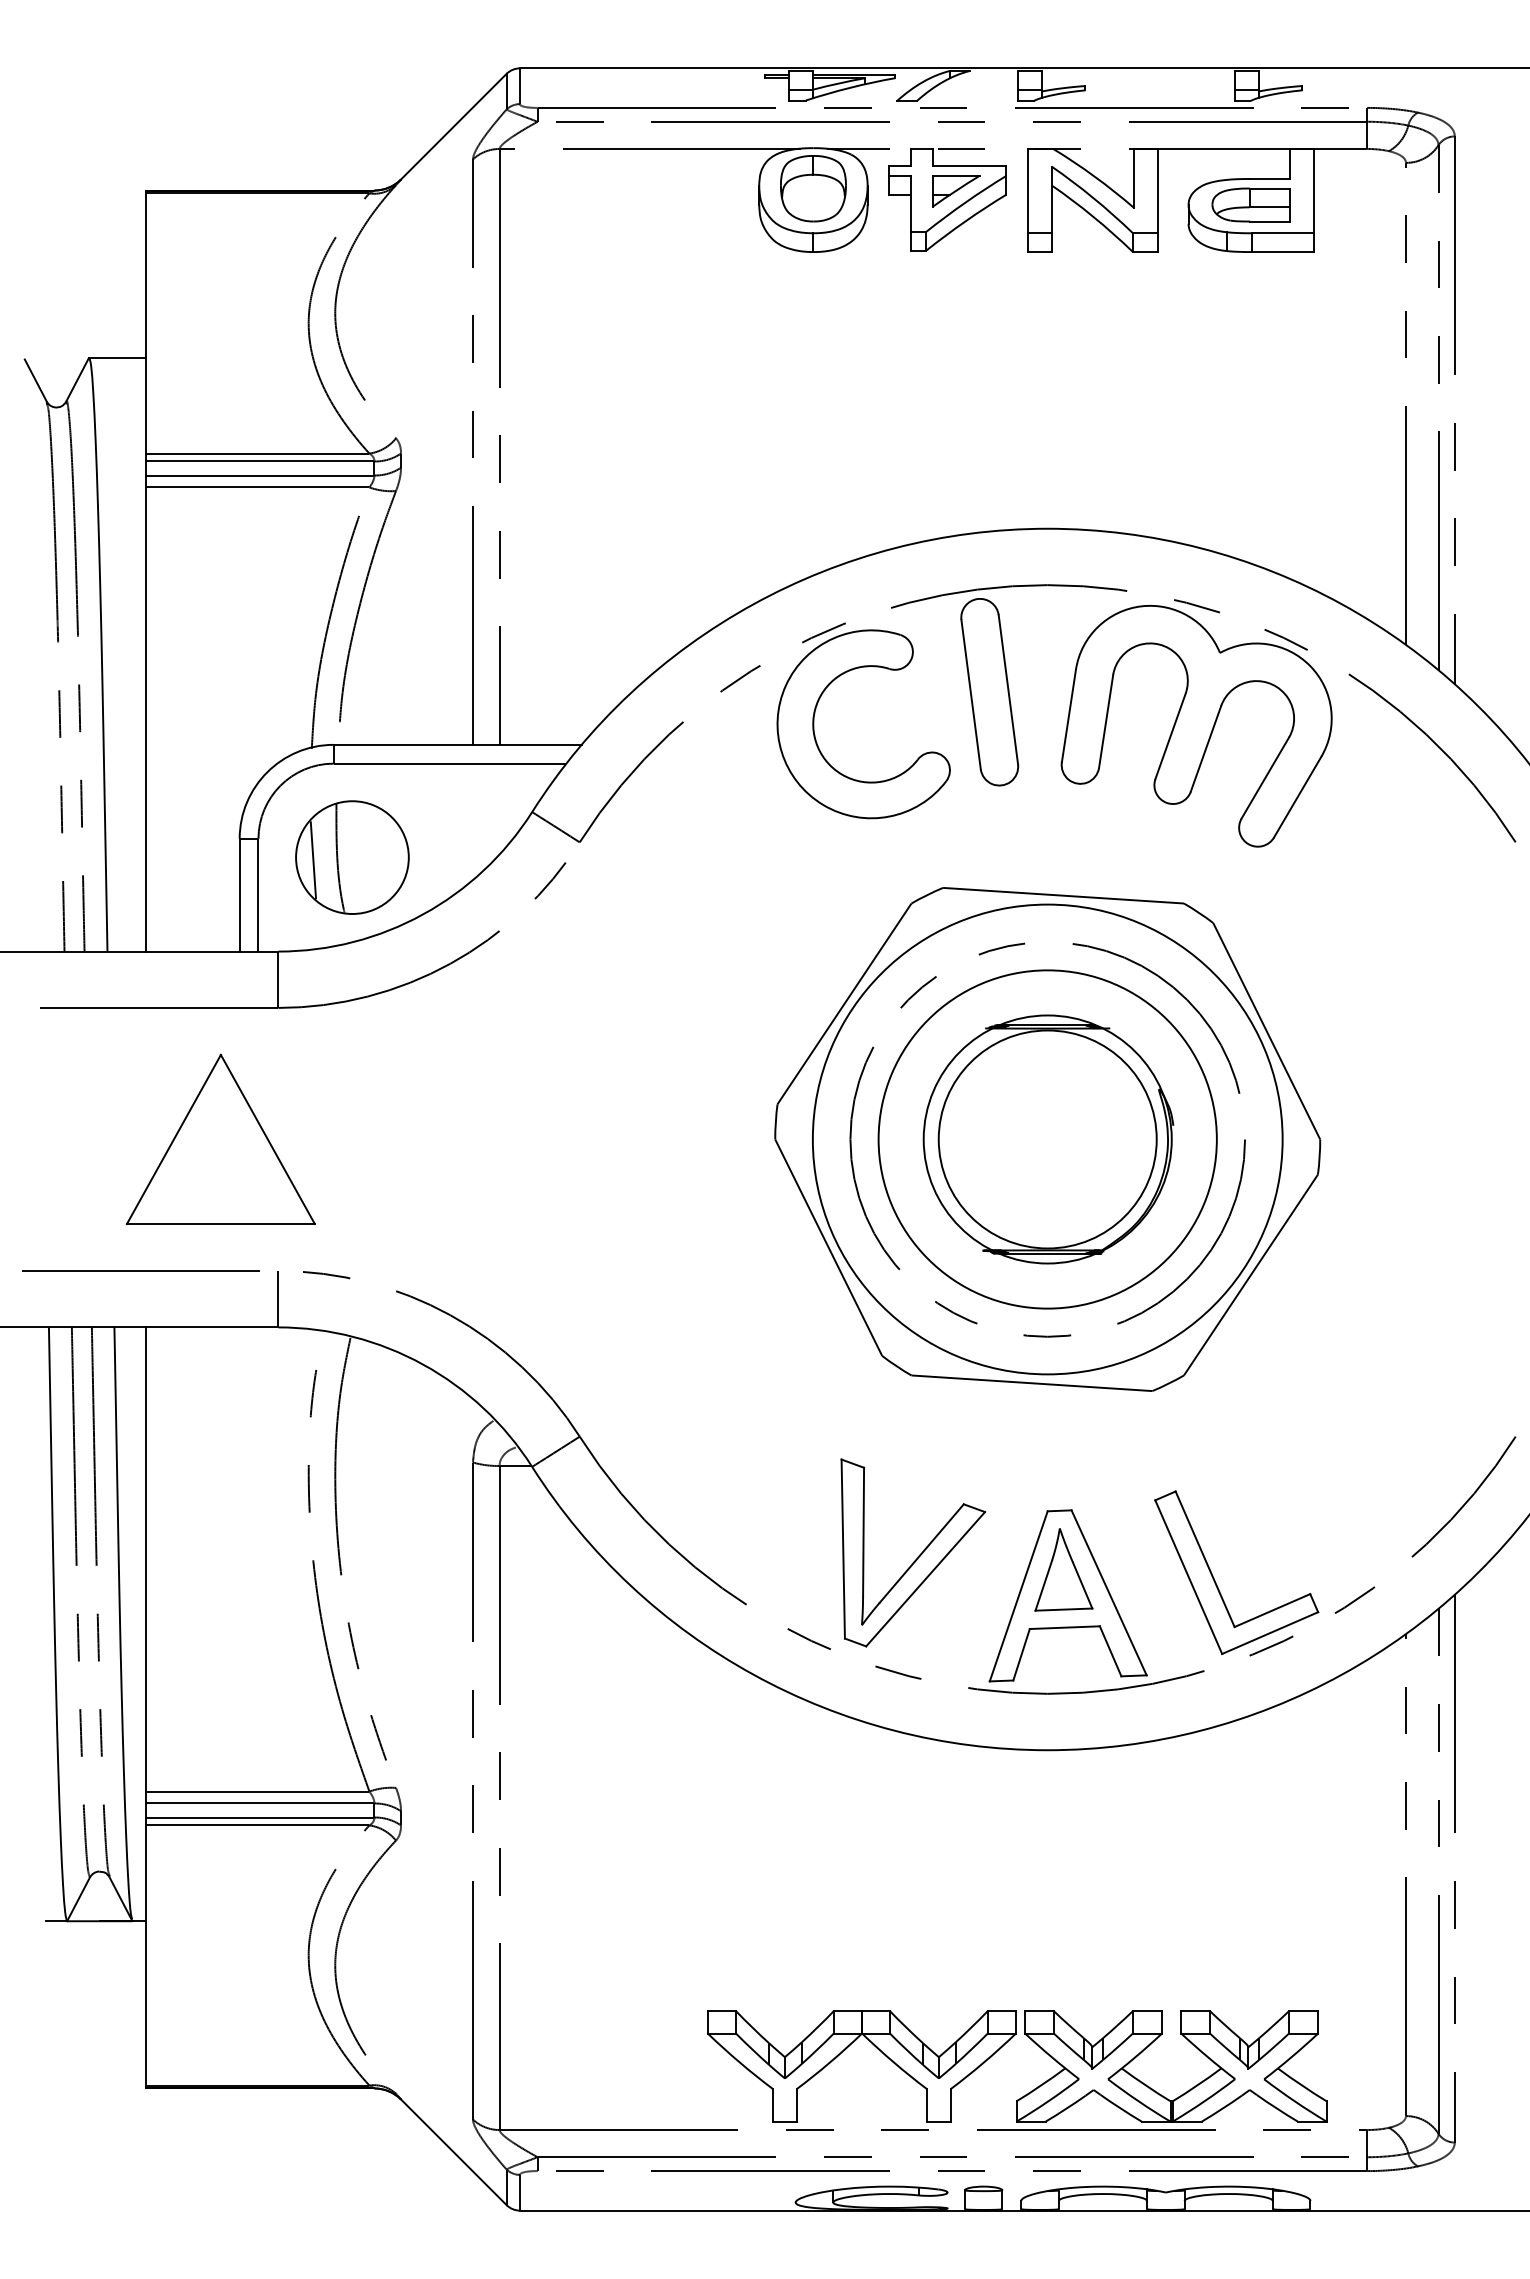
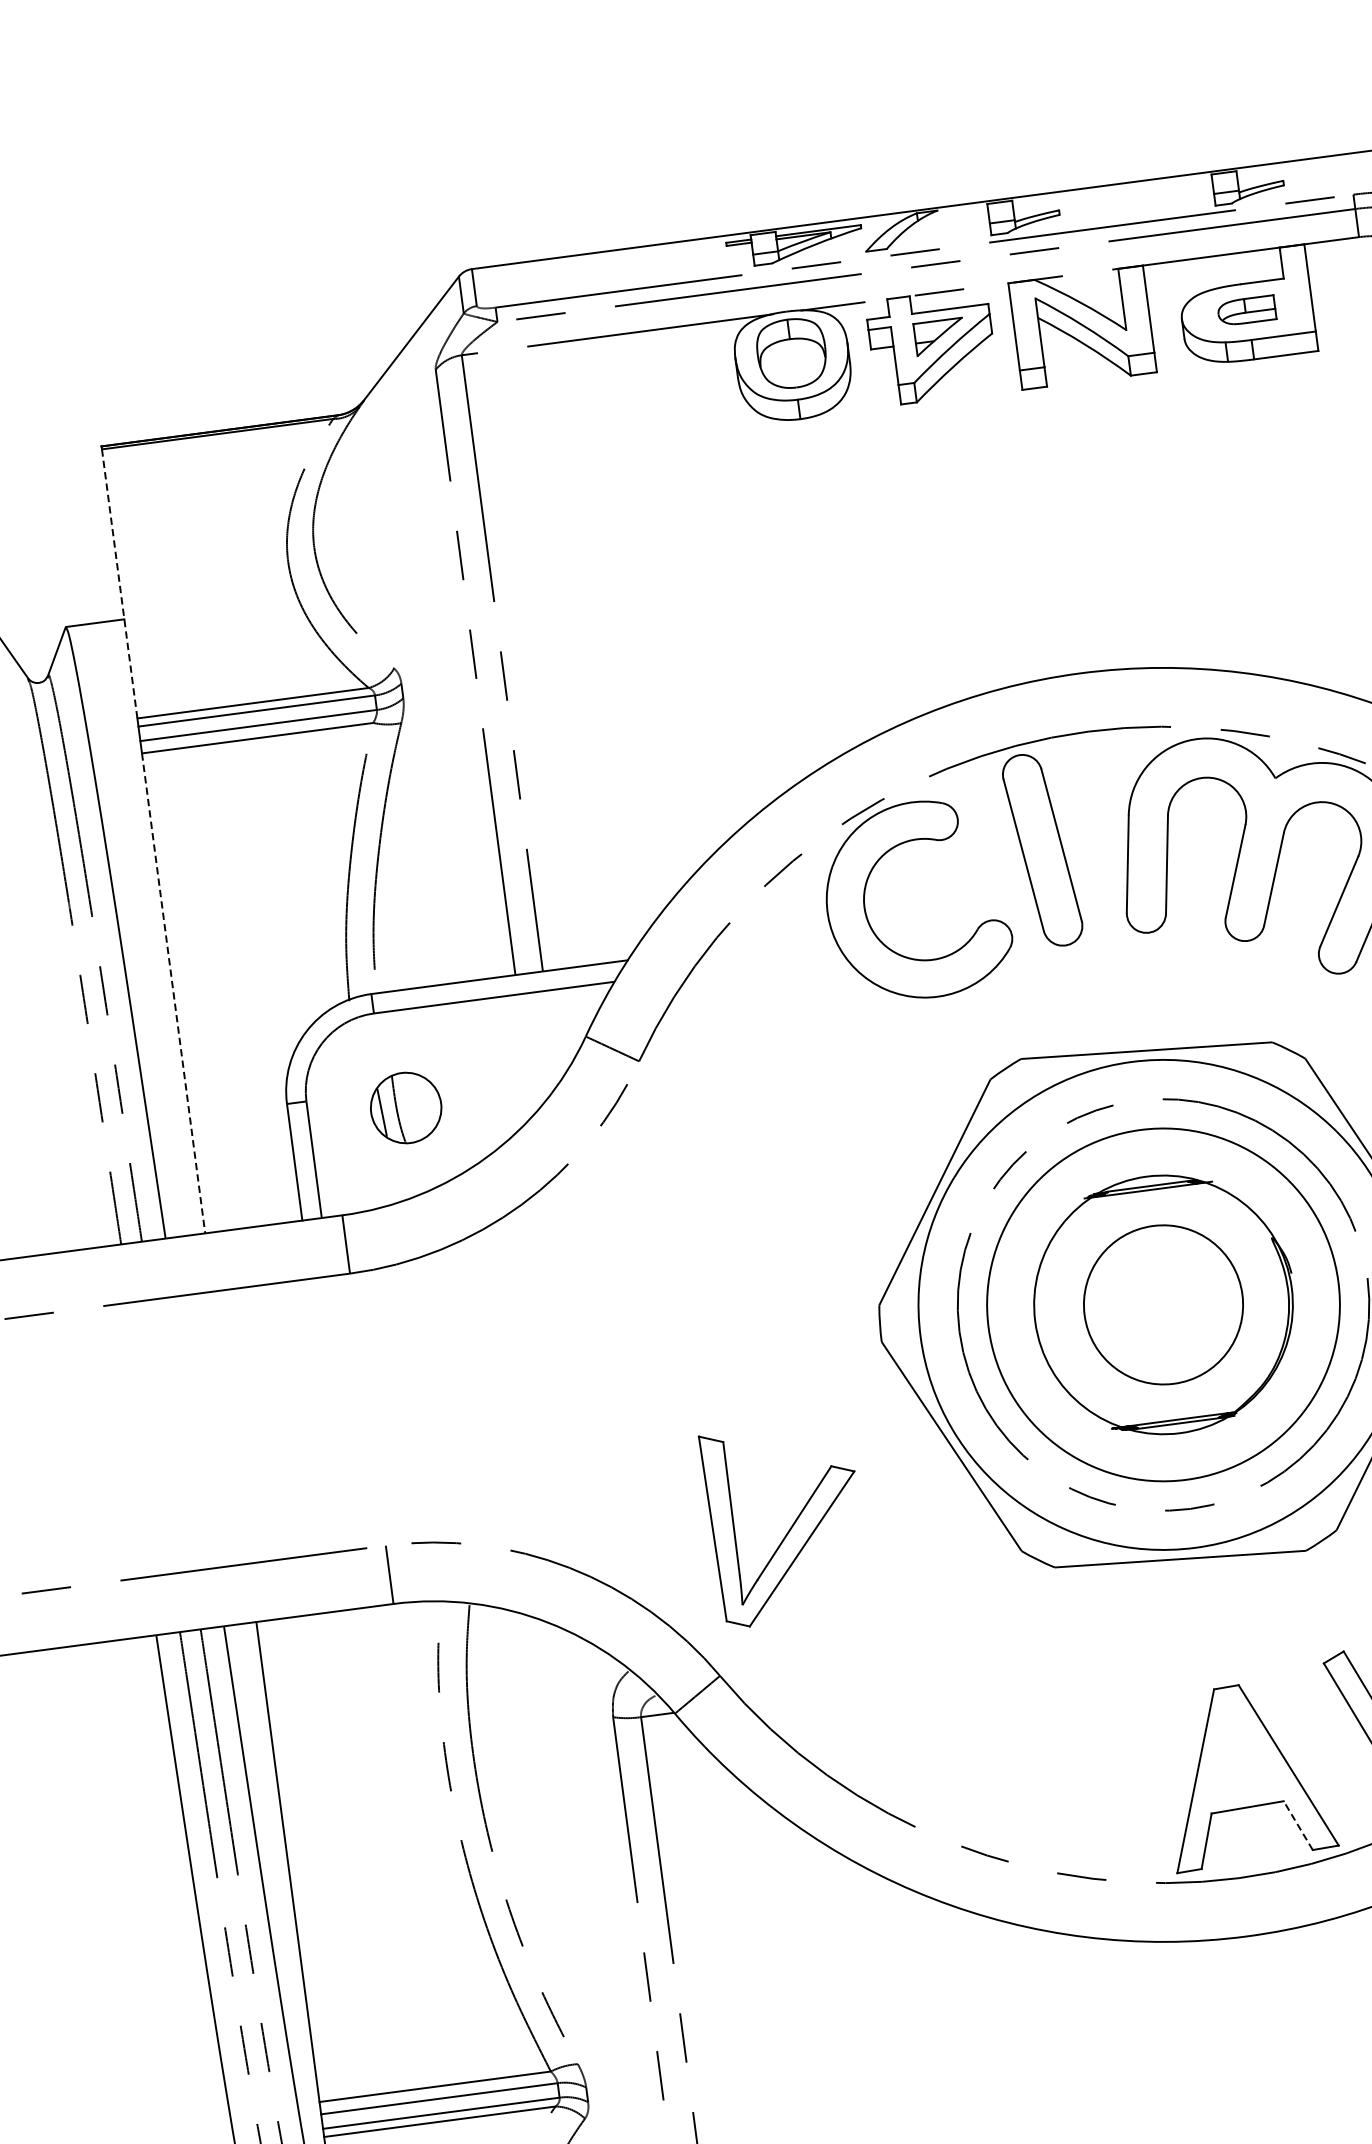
part: (1250, 204) -> (1245, 310), size x0.7
line: (145, 324) -> (119, 584), solid -> dashed
line: (145, 720) -> (173, 994), solid -> dashed
part: (352, 857) -> (406, 1107), size x0.6
part: (220, 1139) -> (308, 1417), removed
circle: (1047, 1139) -> (1163, 1304), size x0.7
part: (913, 1552) -> (785, 1522), moved
part: (1063, 1569) -> (1238, 1747), removed
line: (1110, 1650) -> (1297, 1824), solid -> dashed

